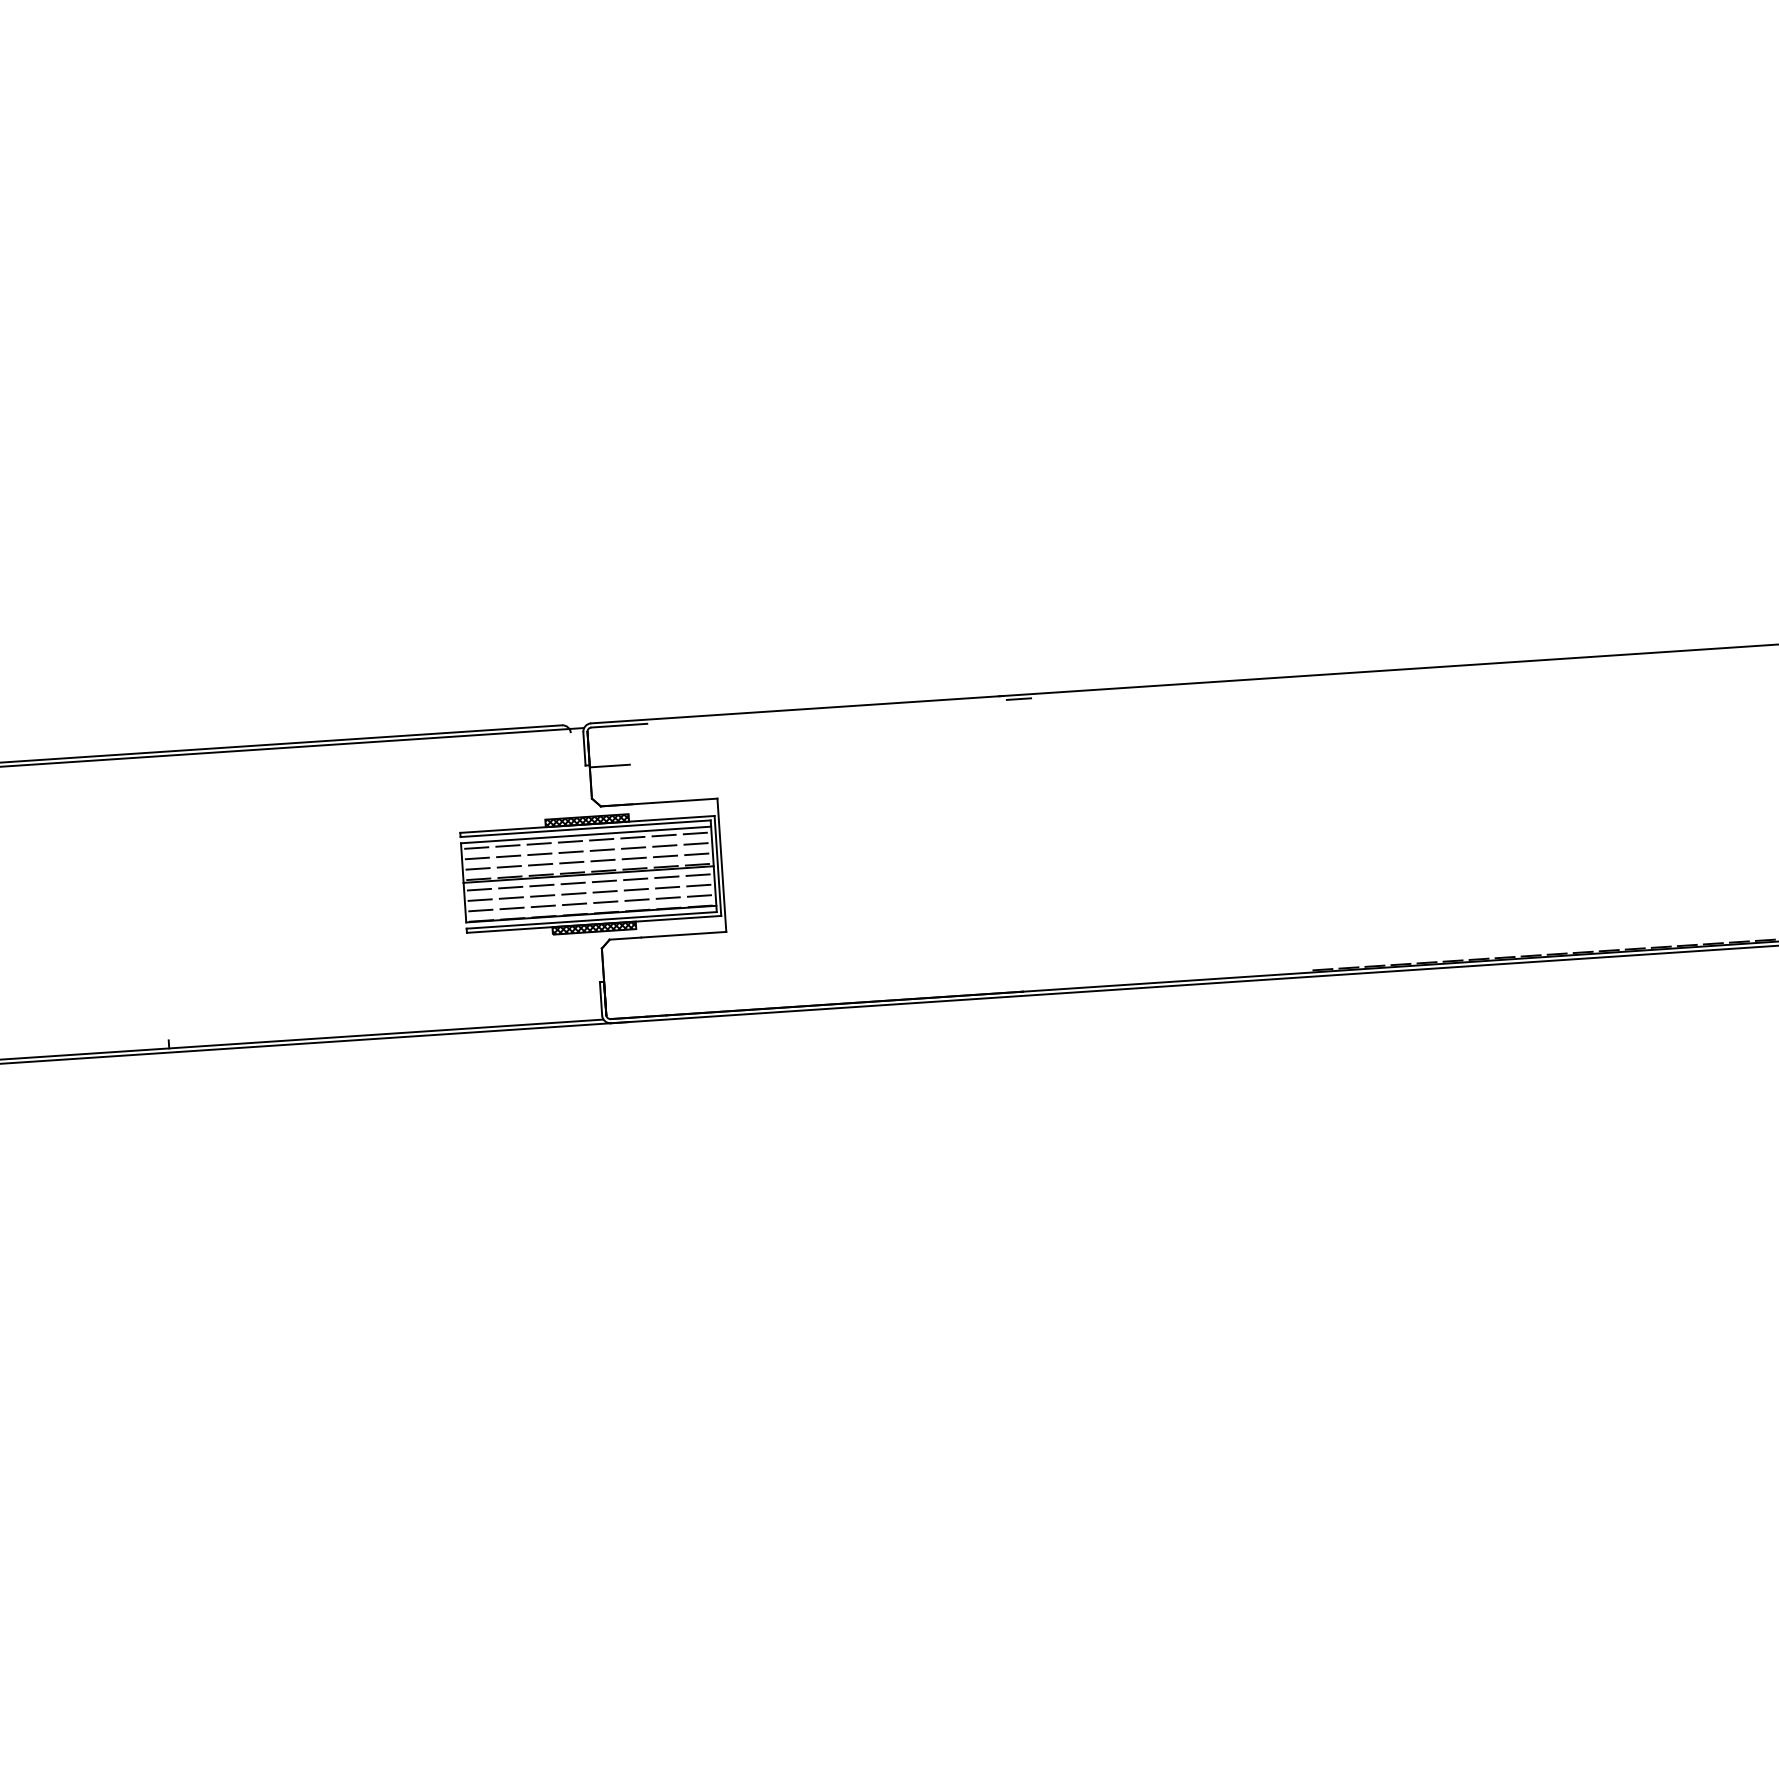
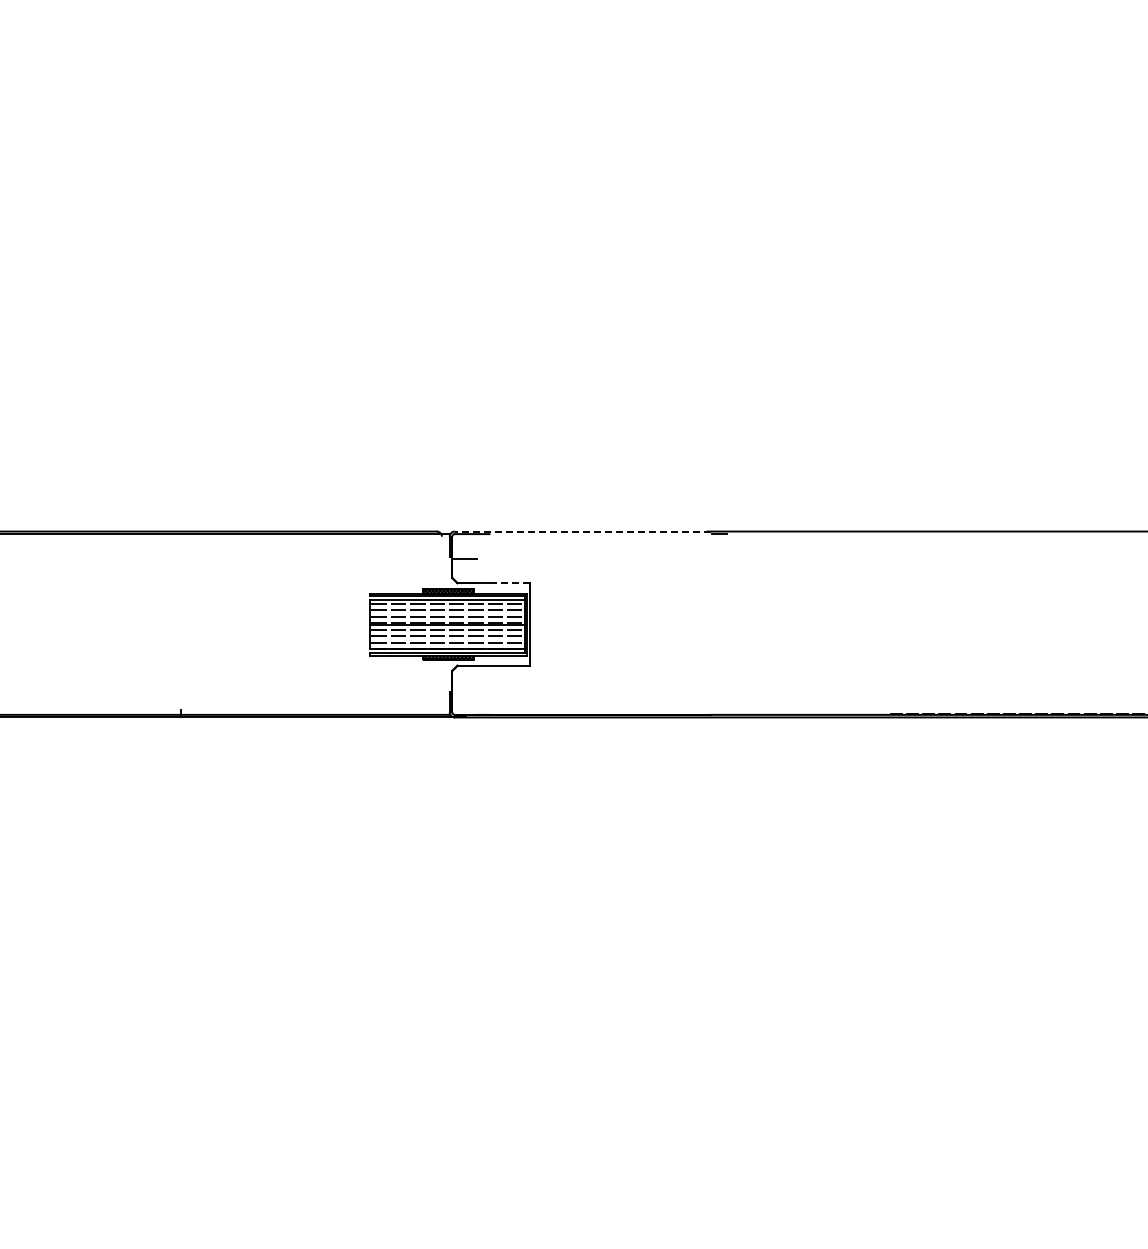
line: (796, 709) -> (582, 531), solid -> dashed
line: (684, 801) -> (509, 583), solid -> dashed

